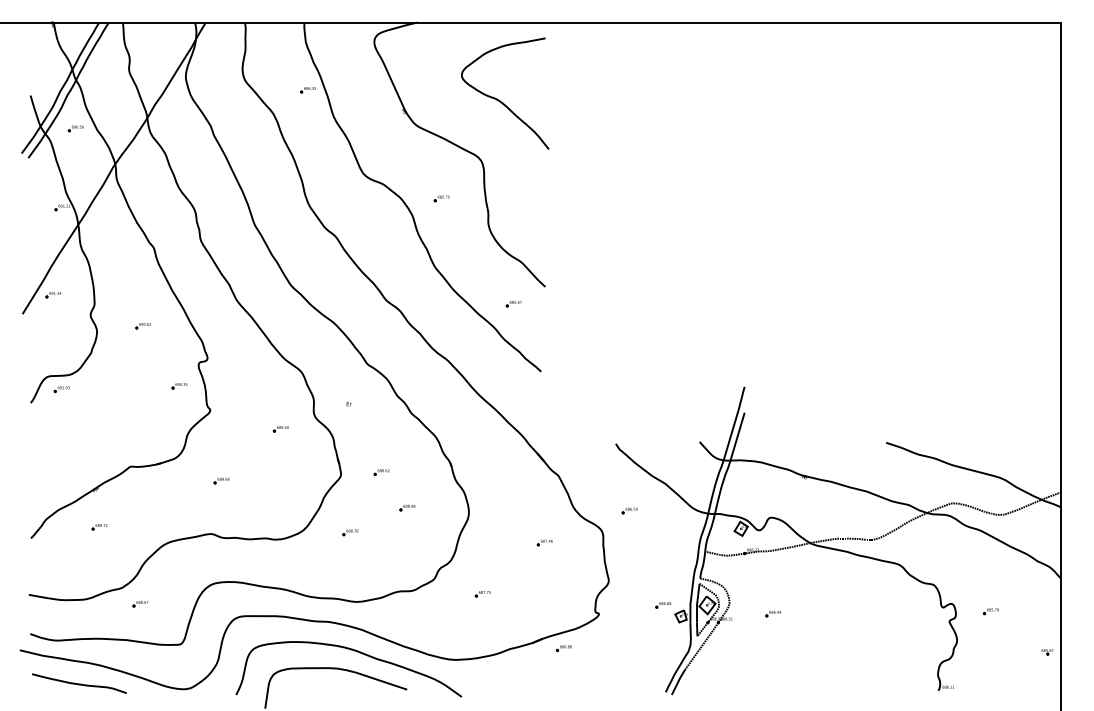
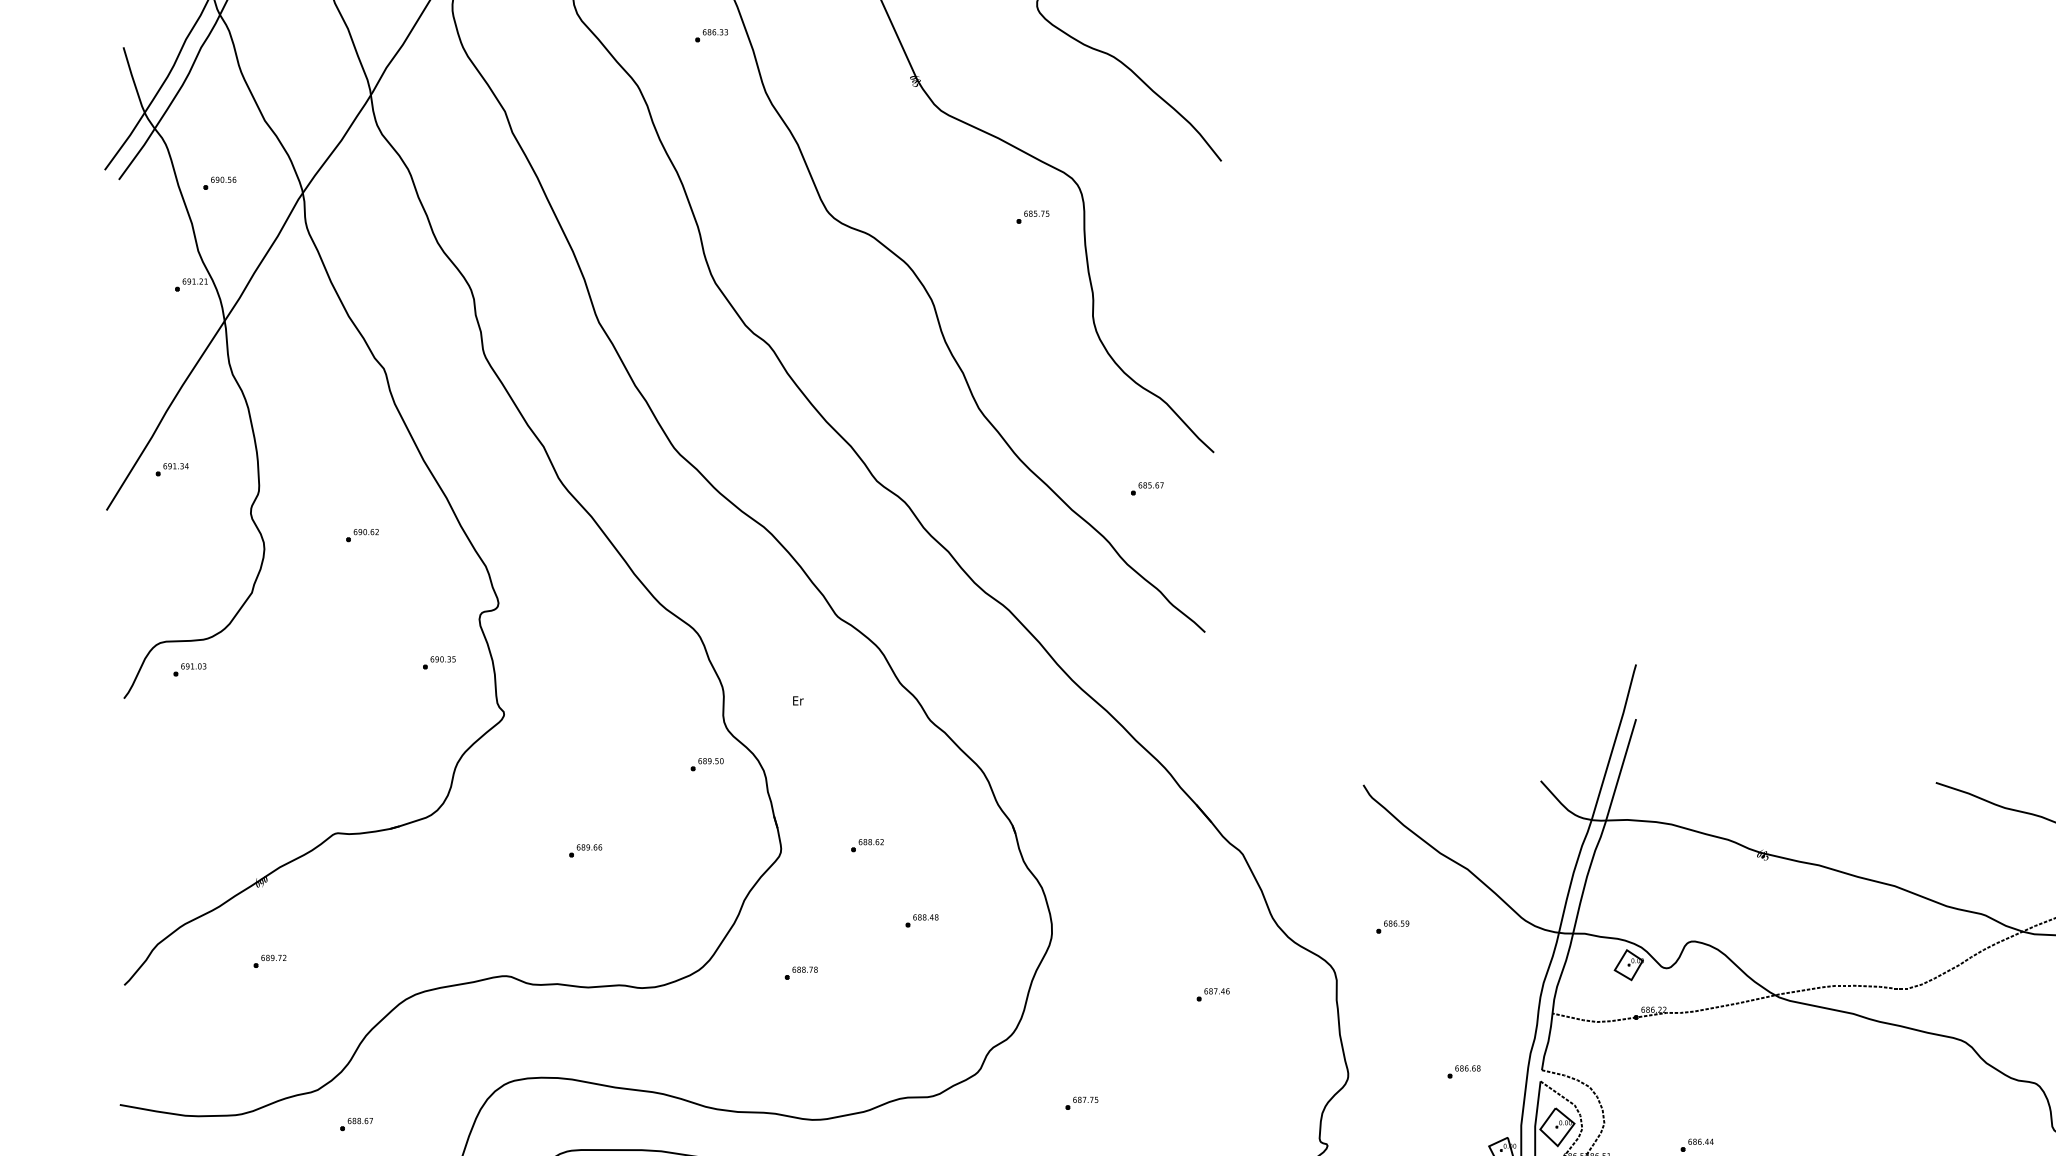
part: (75, 128) -> (218, 182), moved
part: (441, 198) -> (1032, 216), moved
part: (280, 429) -> (705, 765), moved
part: (221, 480) -> (585, 849), moved
part: (663, 605) -> (1464, 1072), moved

